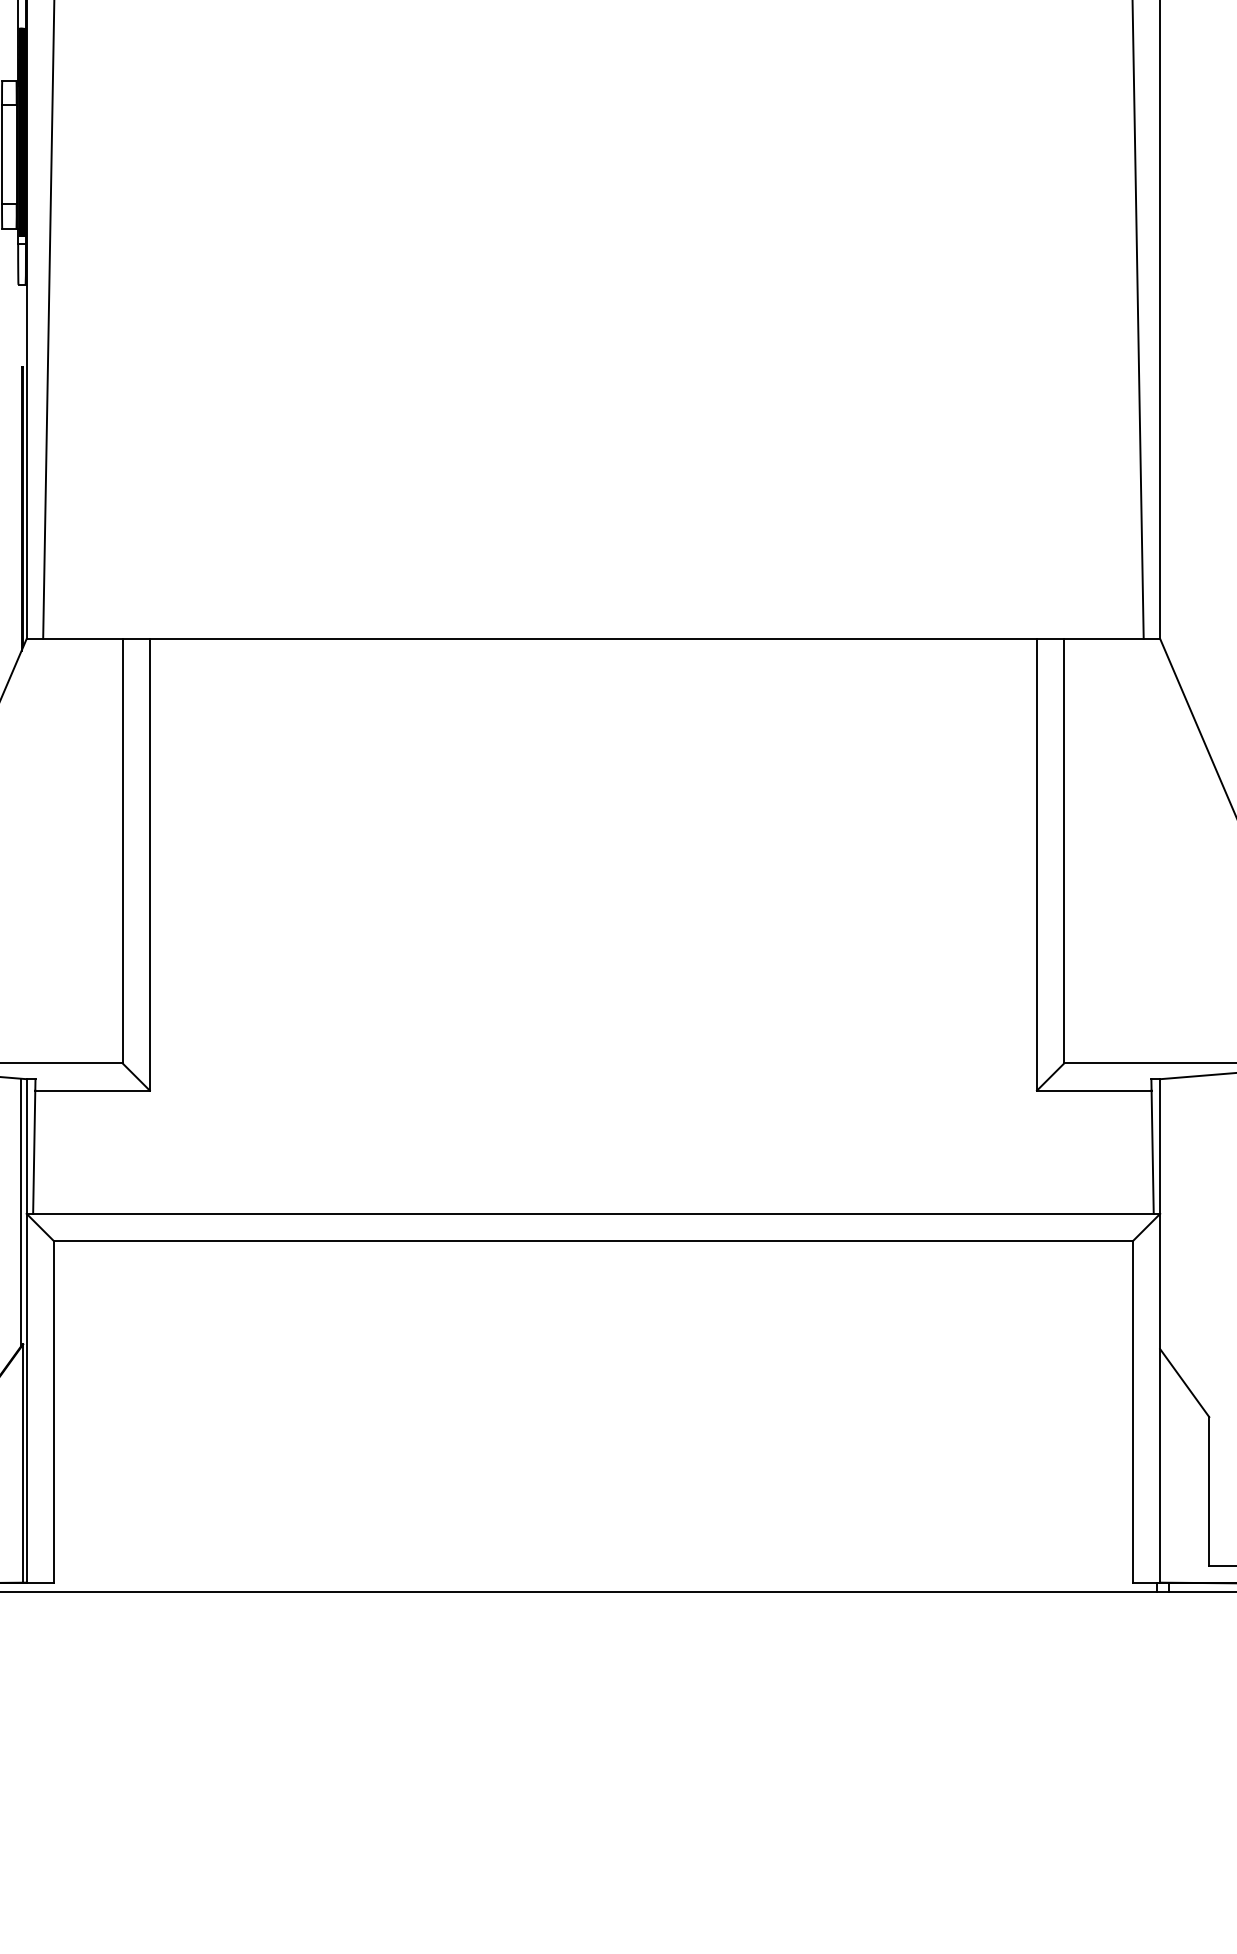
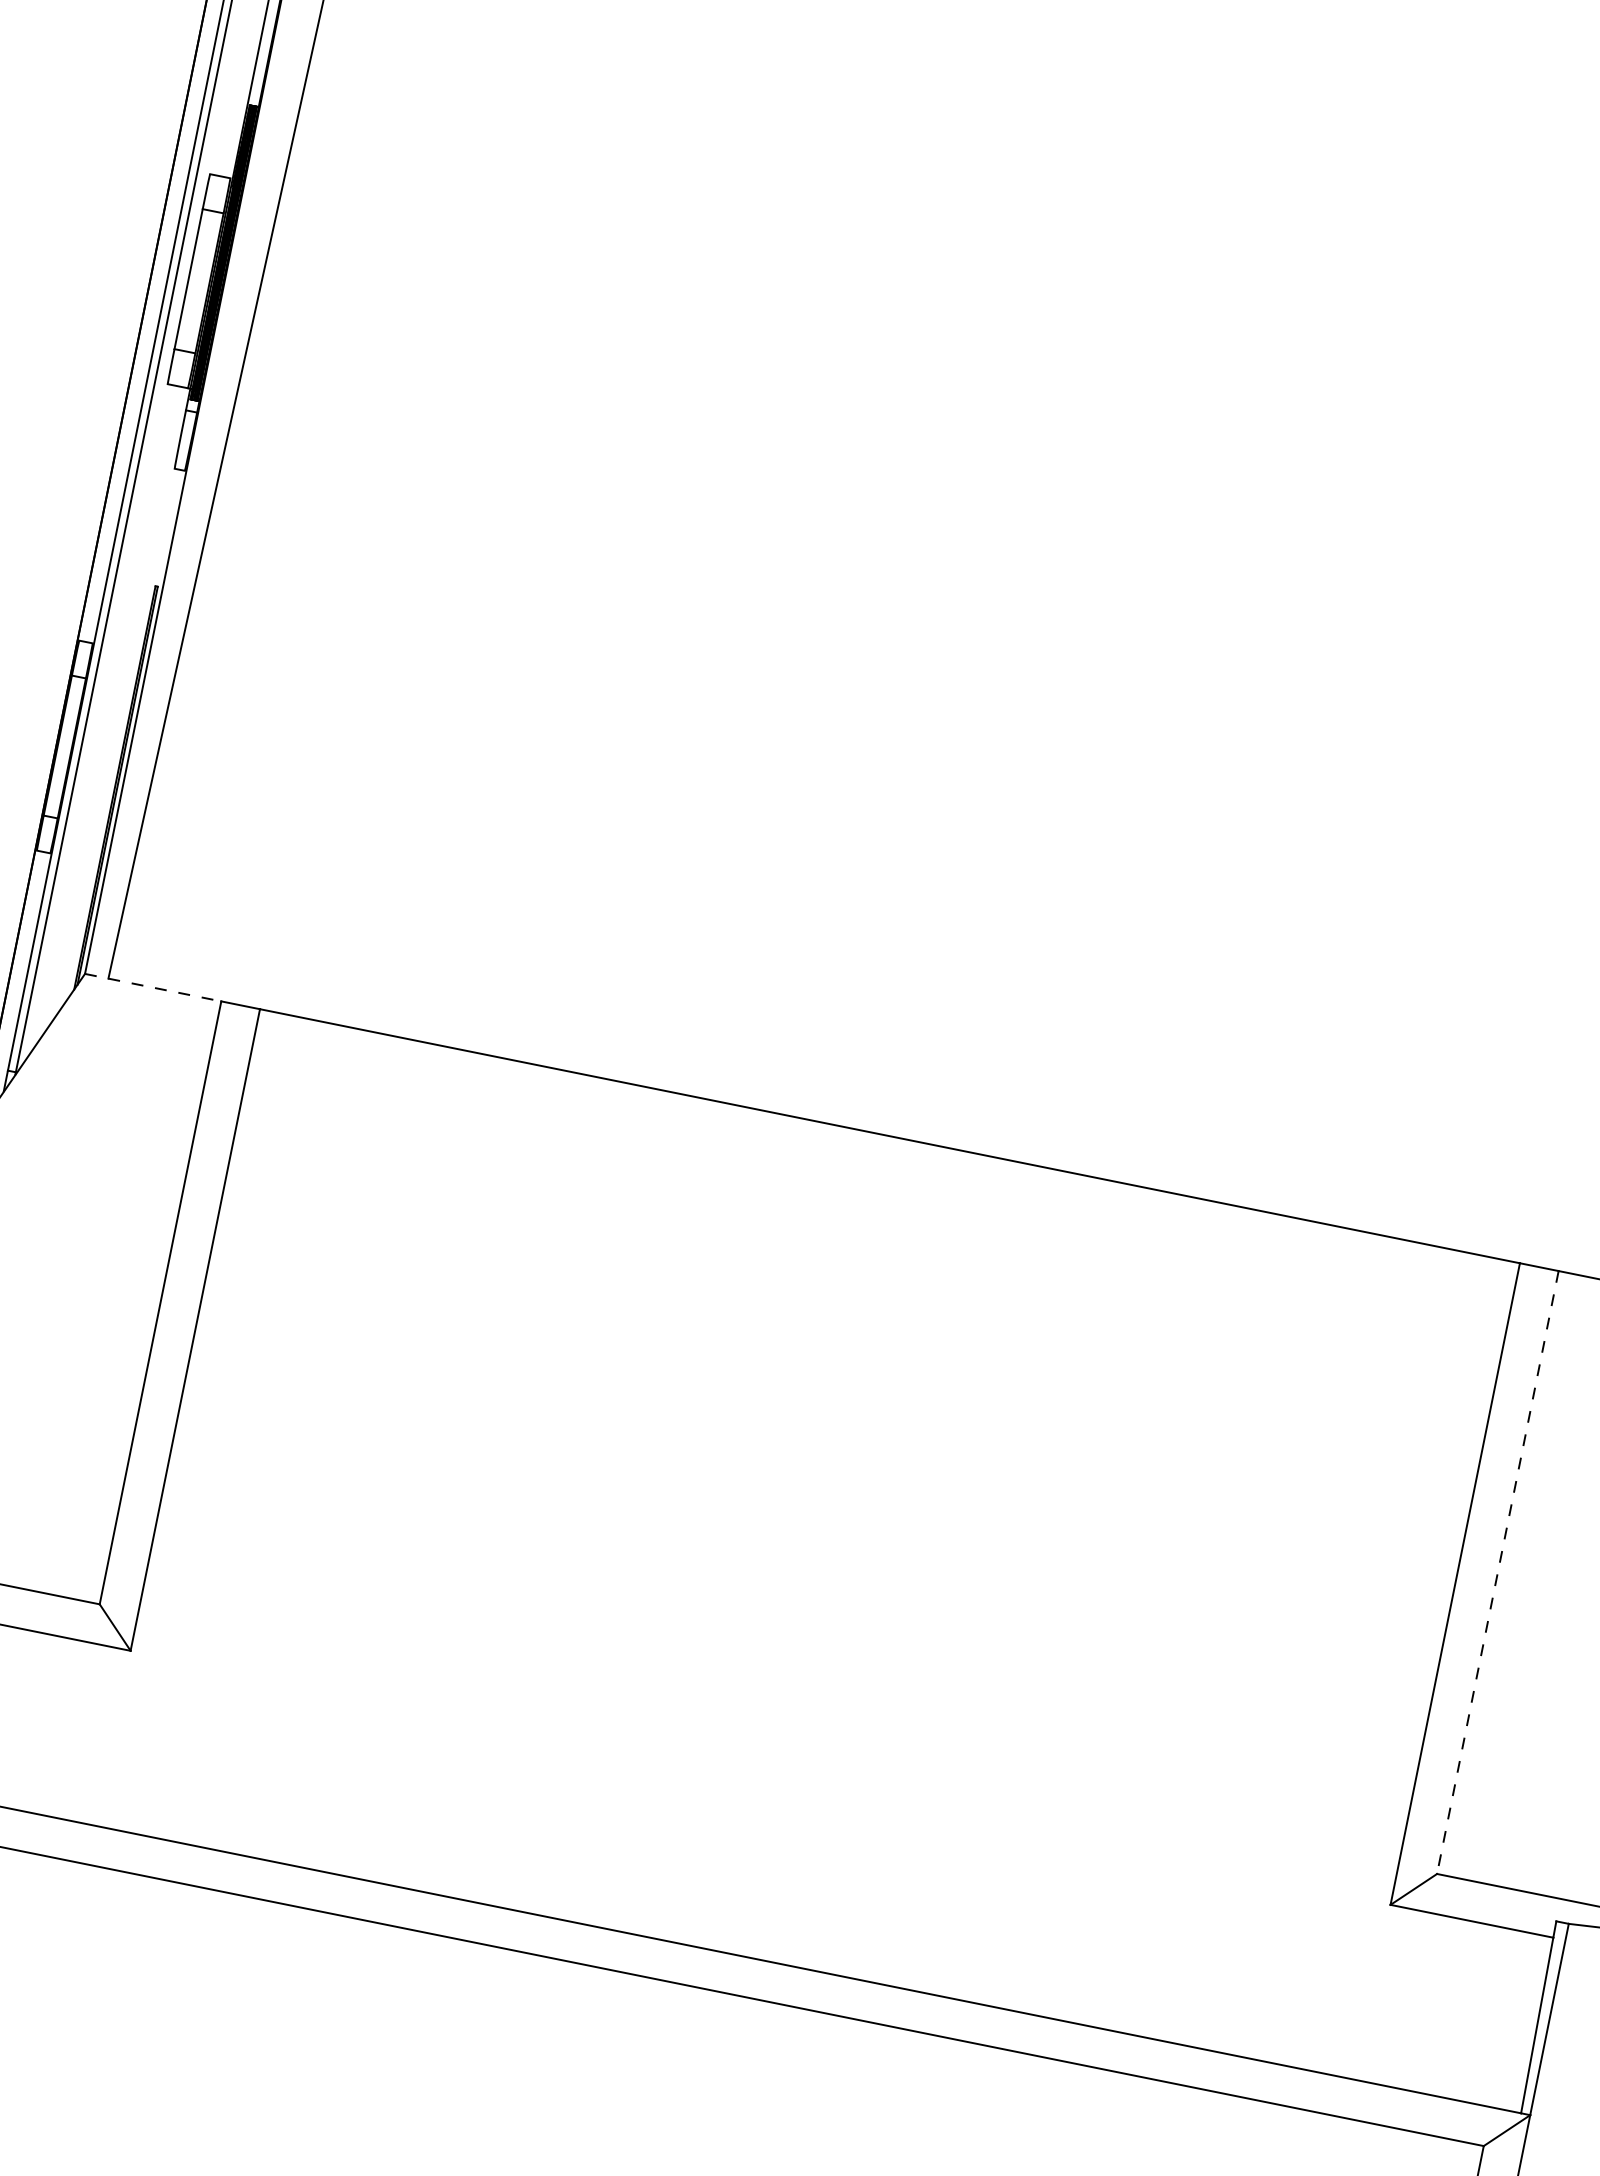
line: (74, 638) -> (153, 987), solid -> dashed
line: (1064, 851) -> (1498, 1573), solid -> dashed

